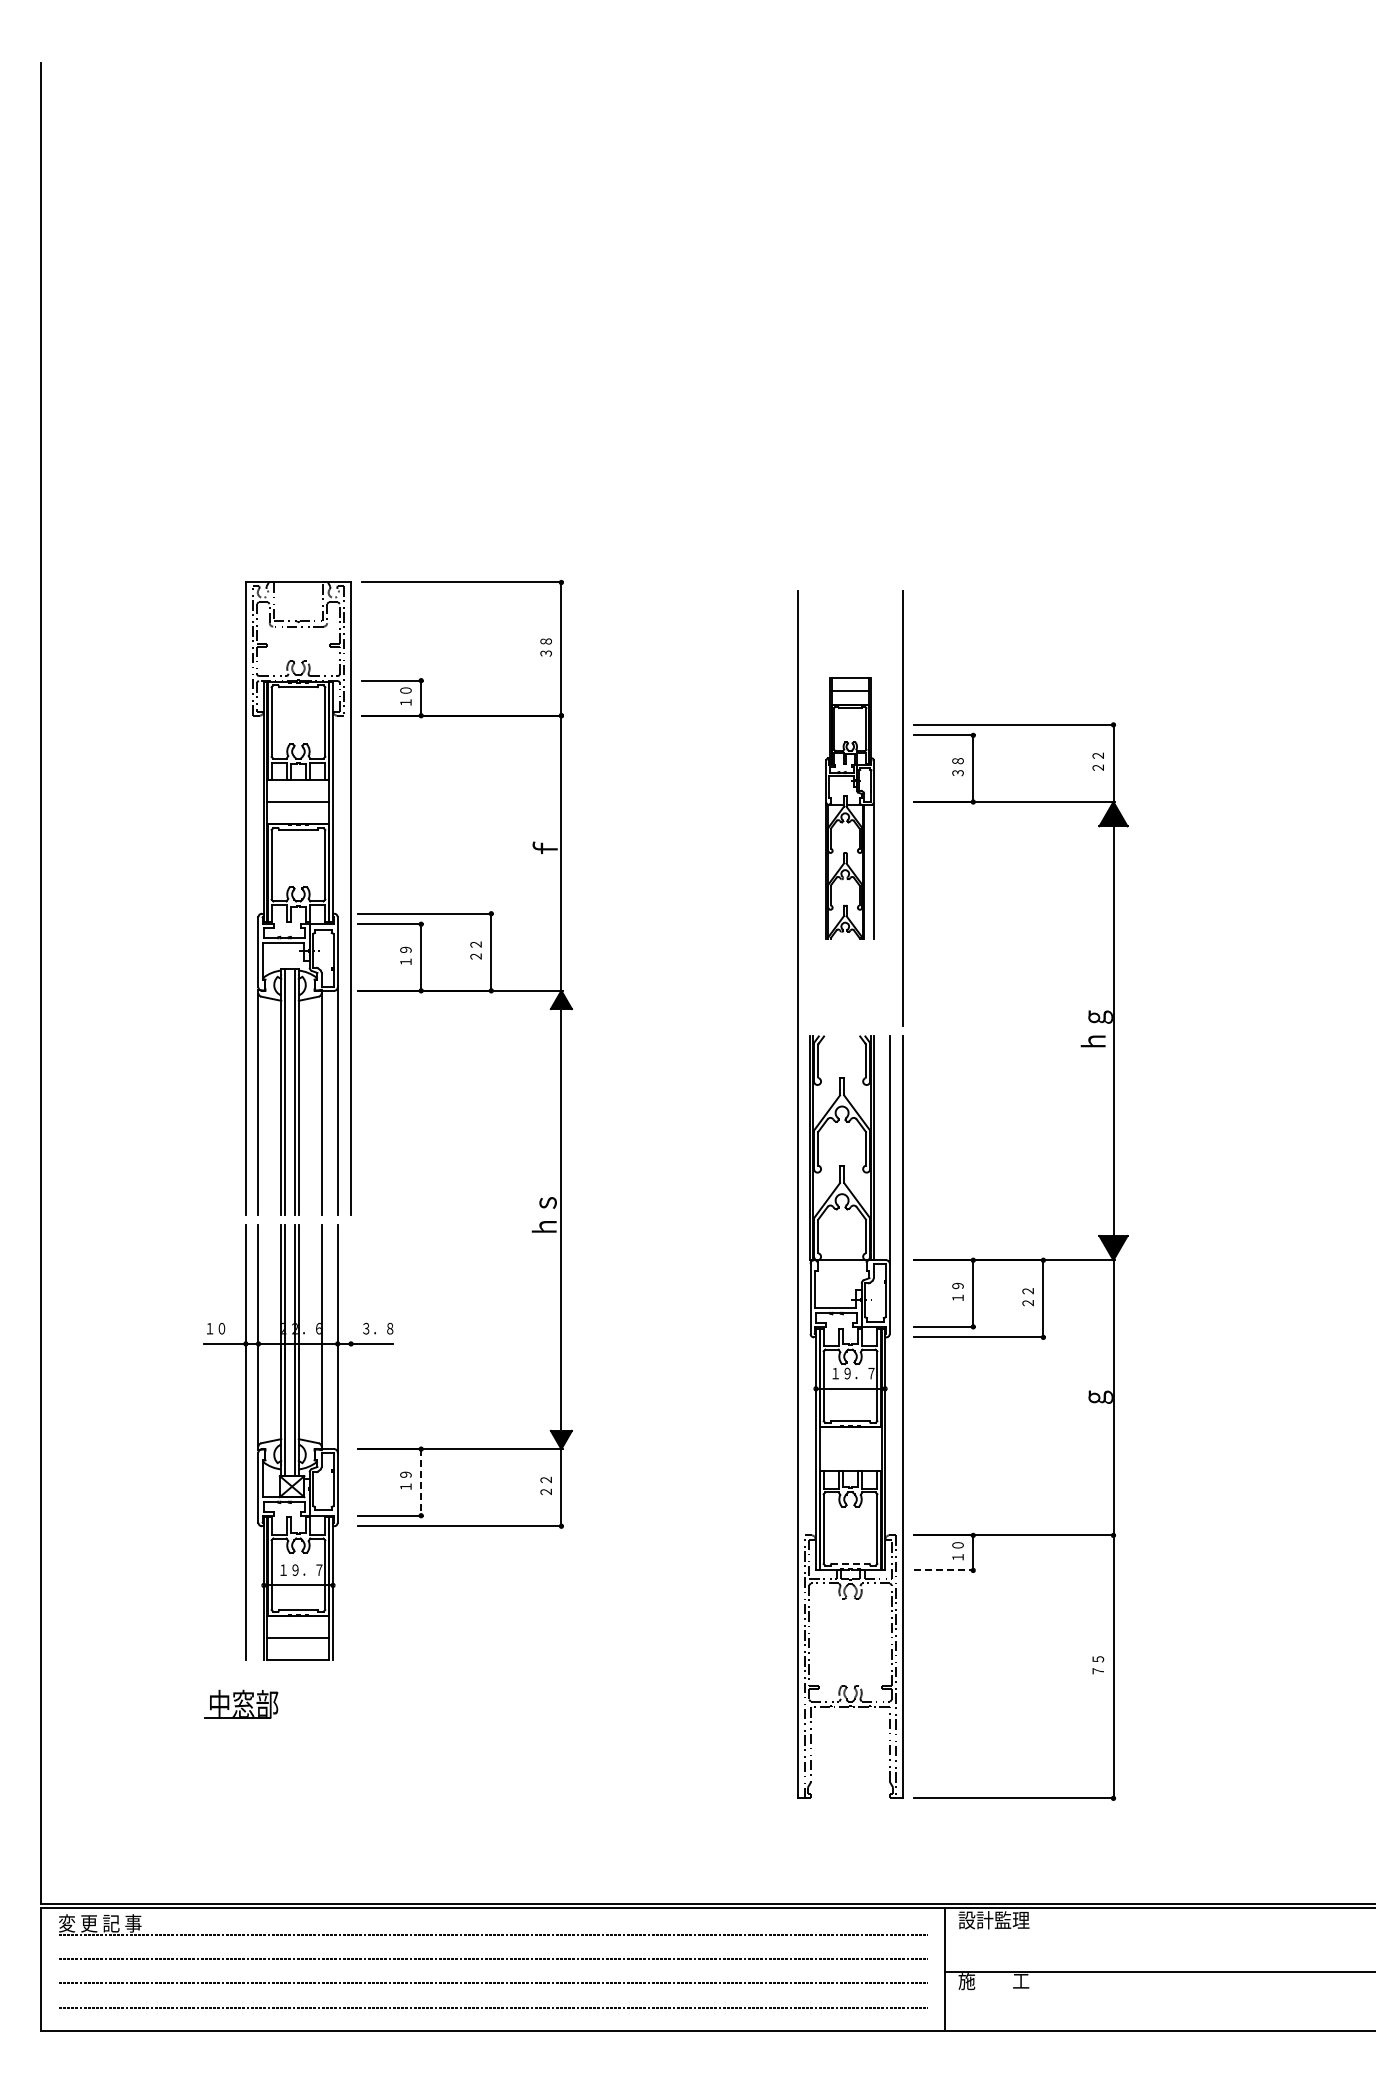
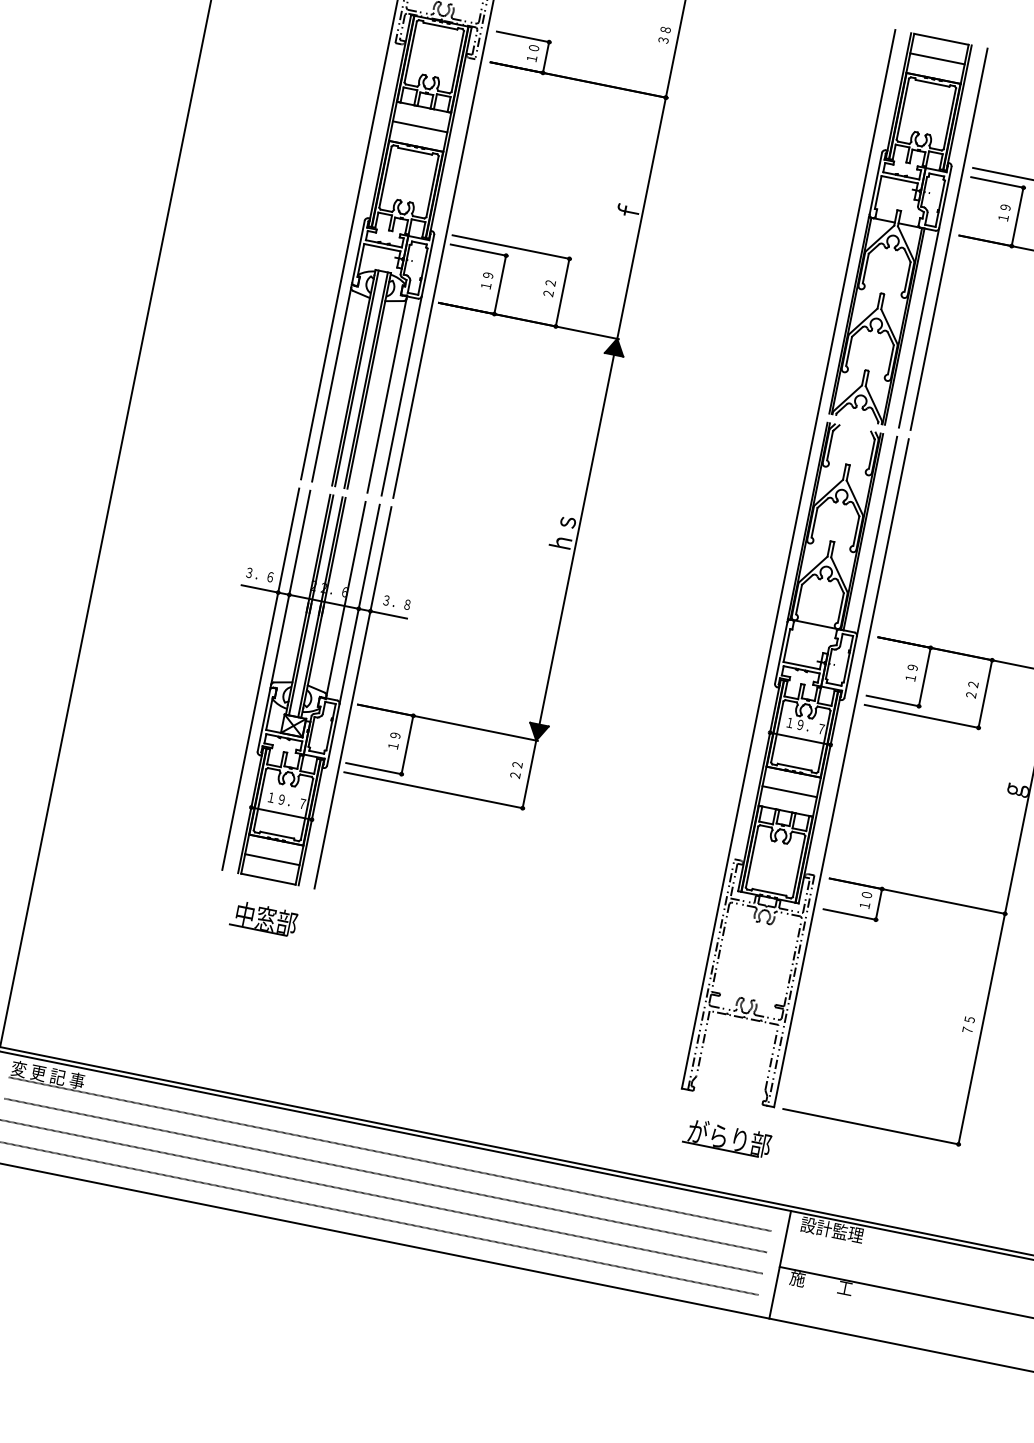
text: (957, 767) -> (1003, 213), ３８ -> １９
part: (849, 808) -> (902, 229), size x1.67
text: (221, 1328) -> (259, 574), １０ -> ３．６
line: (351, 1442) -> (353, 697), added
line: (850, 1449) -> (789, 792), added
line: (421, 1482) -> (407, 745), dashed -> solid
line: (851, 1563) -> (770, 892), dashed -> solid
line: (944, 1570) -> (850, 914), dashed -> solid
part: (241, 1703) -> (264, 917), moved
part: (858, 1842) -> (727, 1137), added

